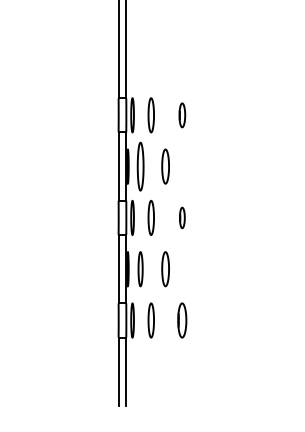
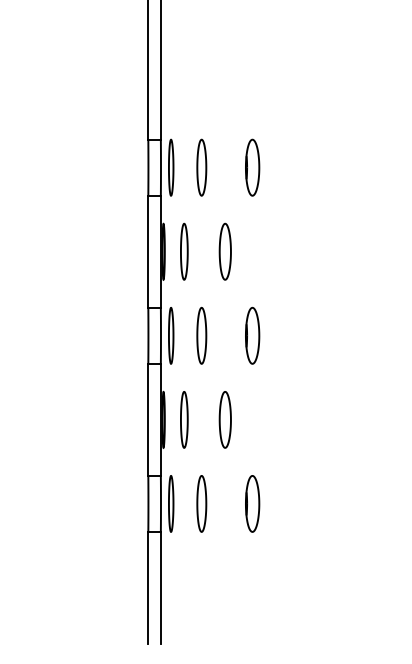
part: (182, 115) -> (252, 168), size x1.43
part: (140, 166) -> (184, 251), size x0.71
part: (182, 217) -> (252, 335), size x1.67

